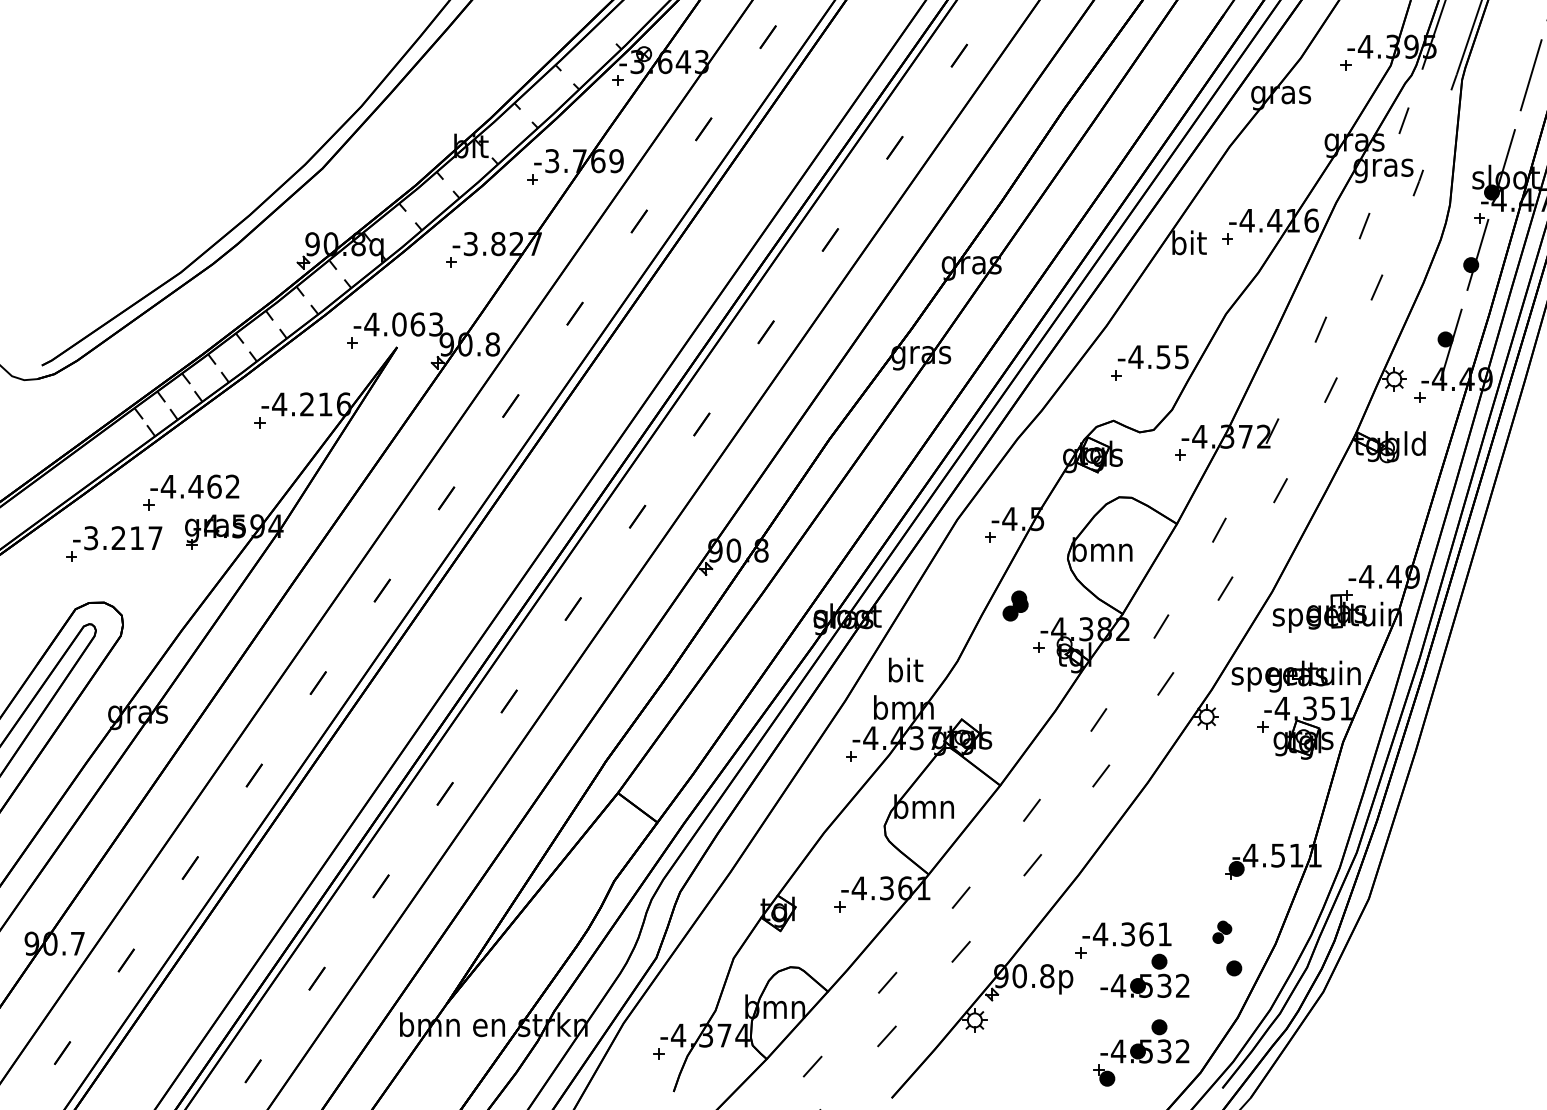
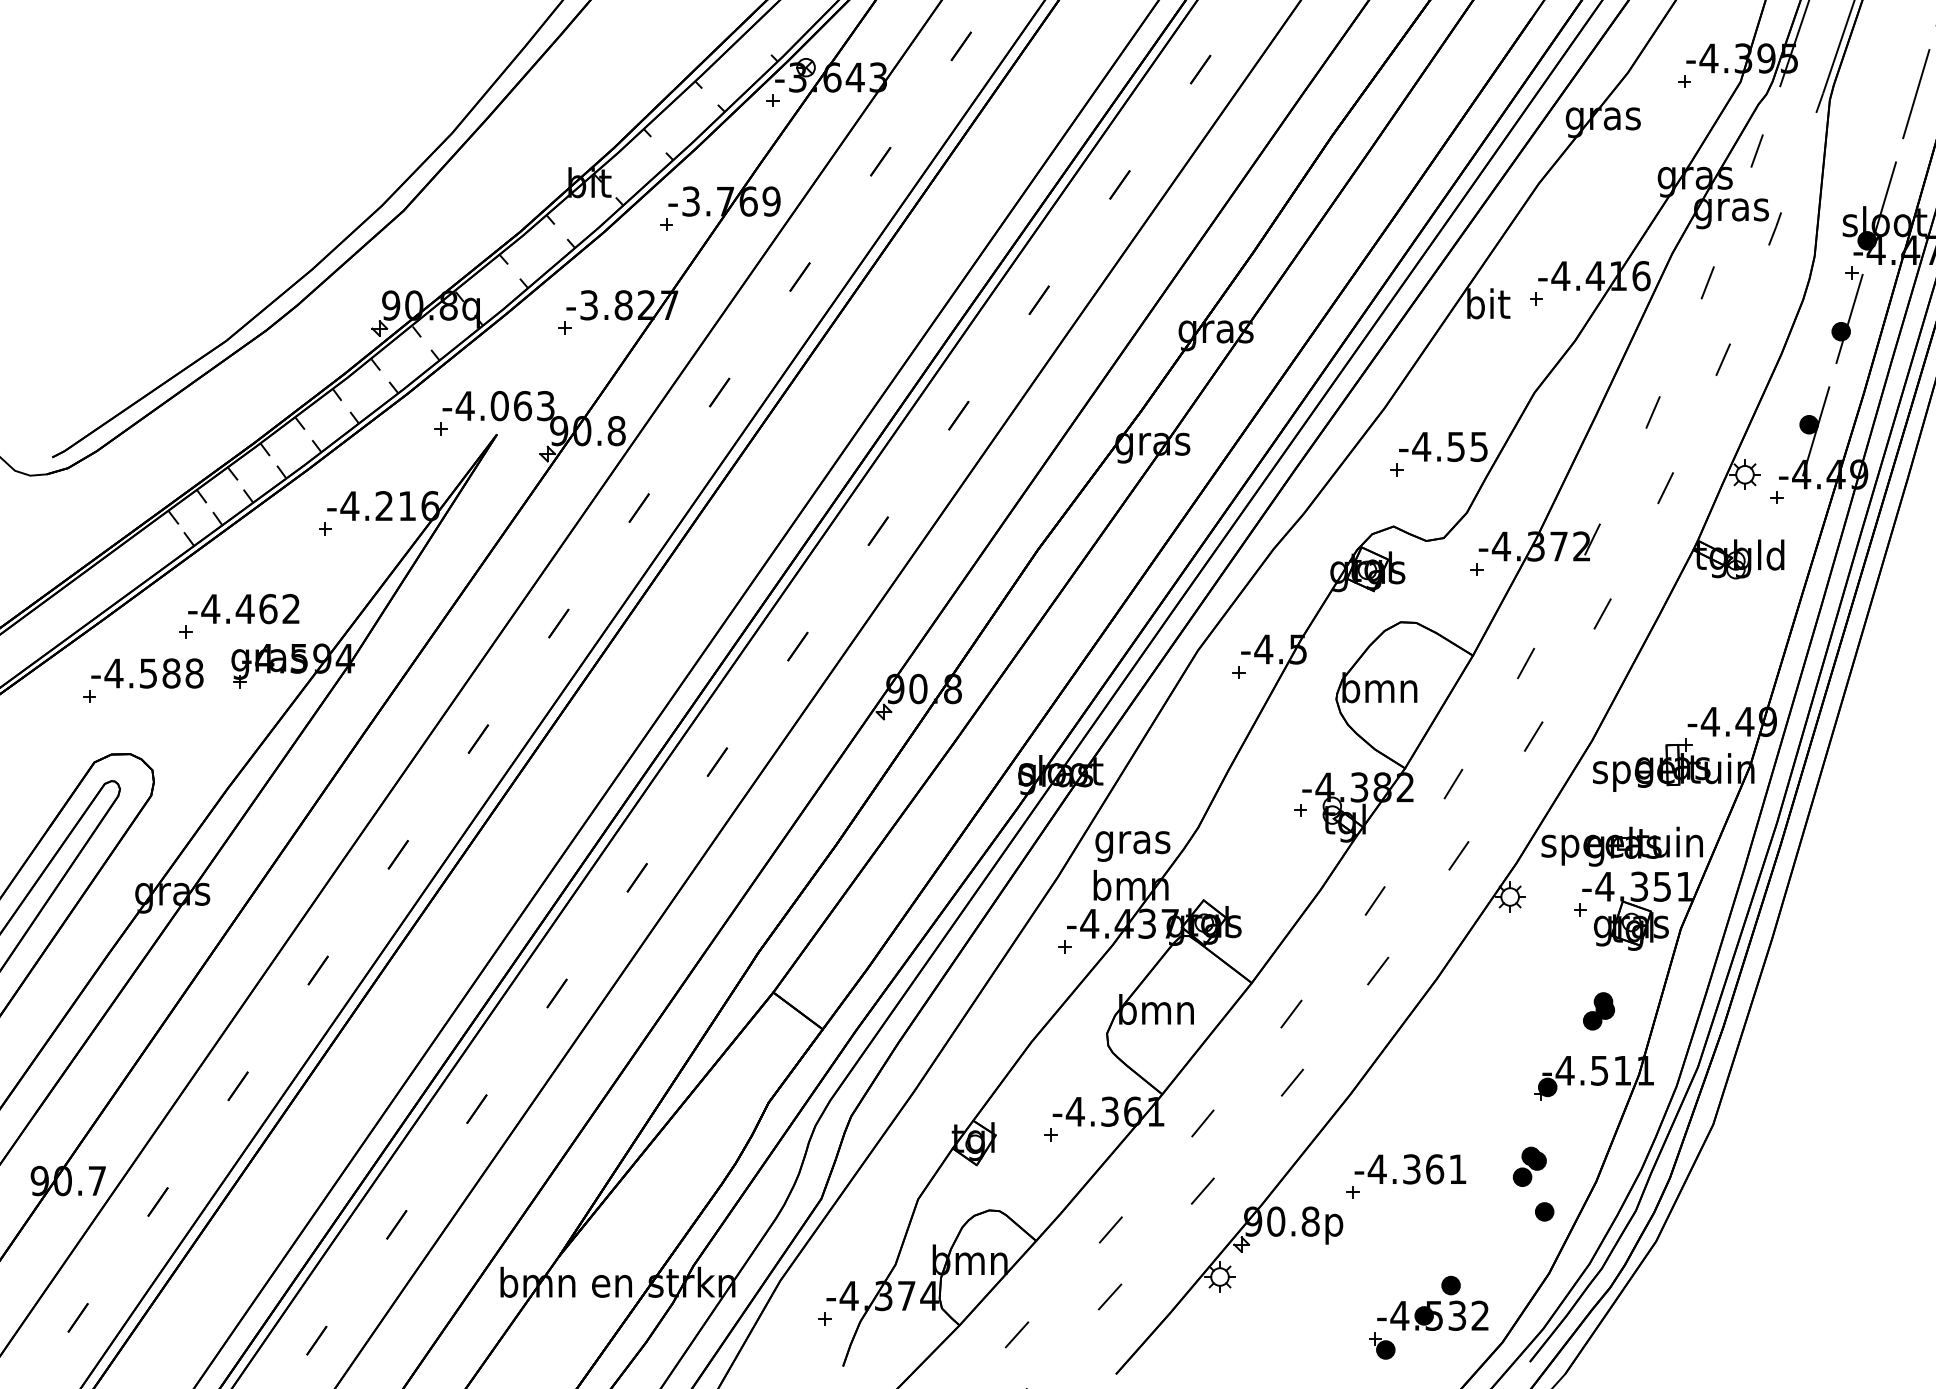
text: (122, 538) -> (153, 673), -3.217 -> -4.588
part: (1015, 606) -> (1598, 1011), moved
text: (904, 673) -> (1132, 842), bit -> gras
part: (1222, 932) -> (1529, 1166), size x1.43
part: (1144, 975) -> (1432, 1220), removed

